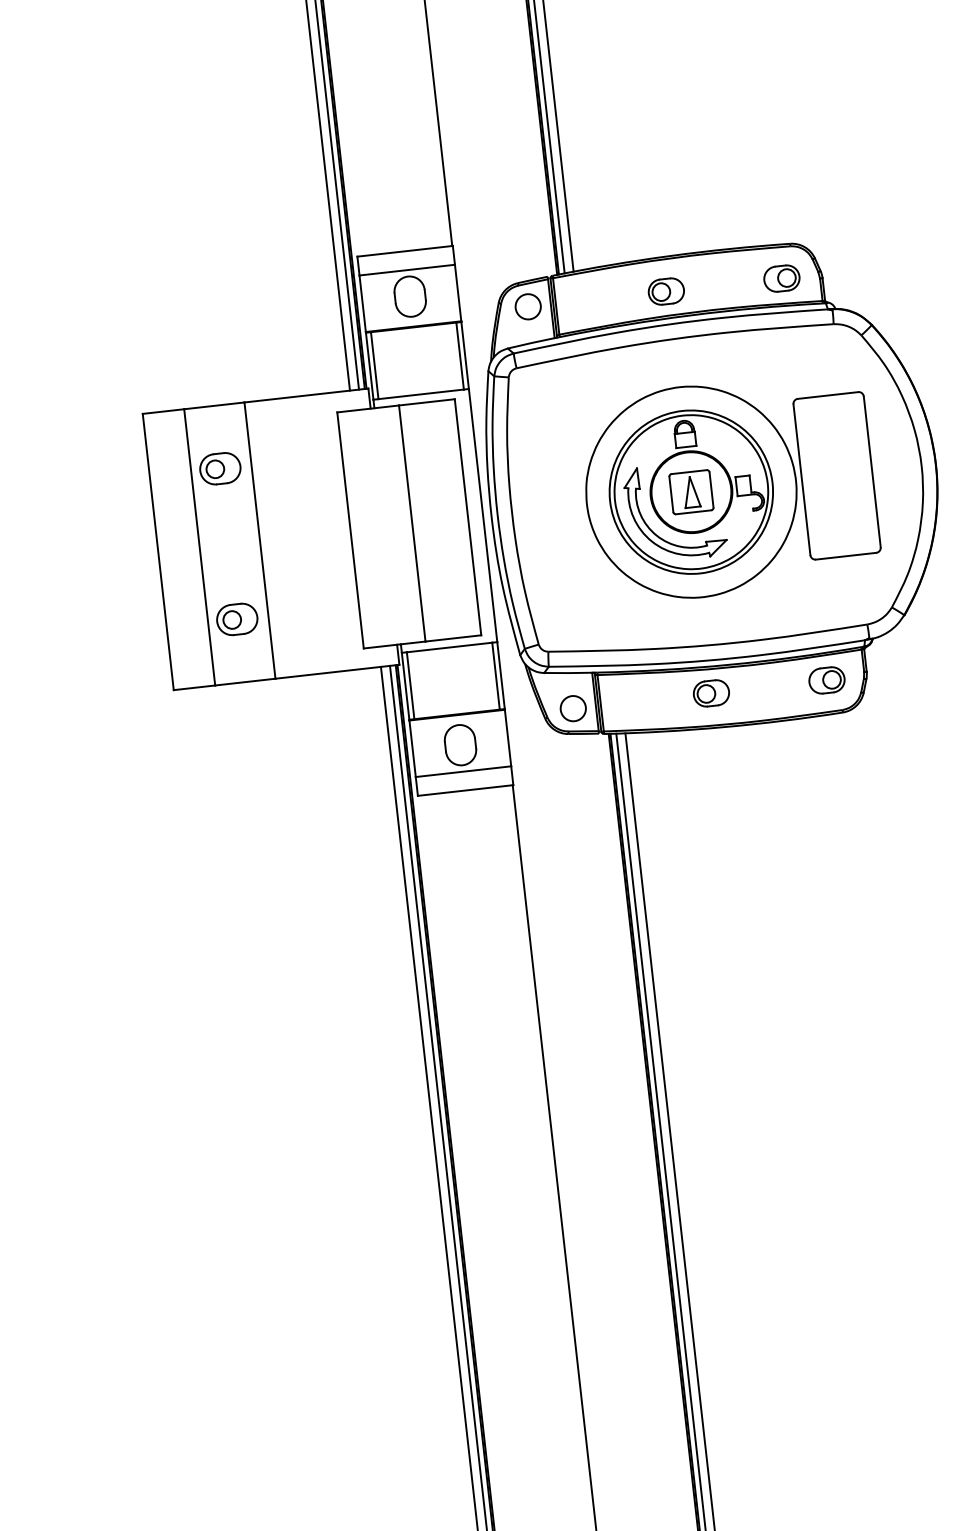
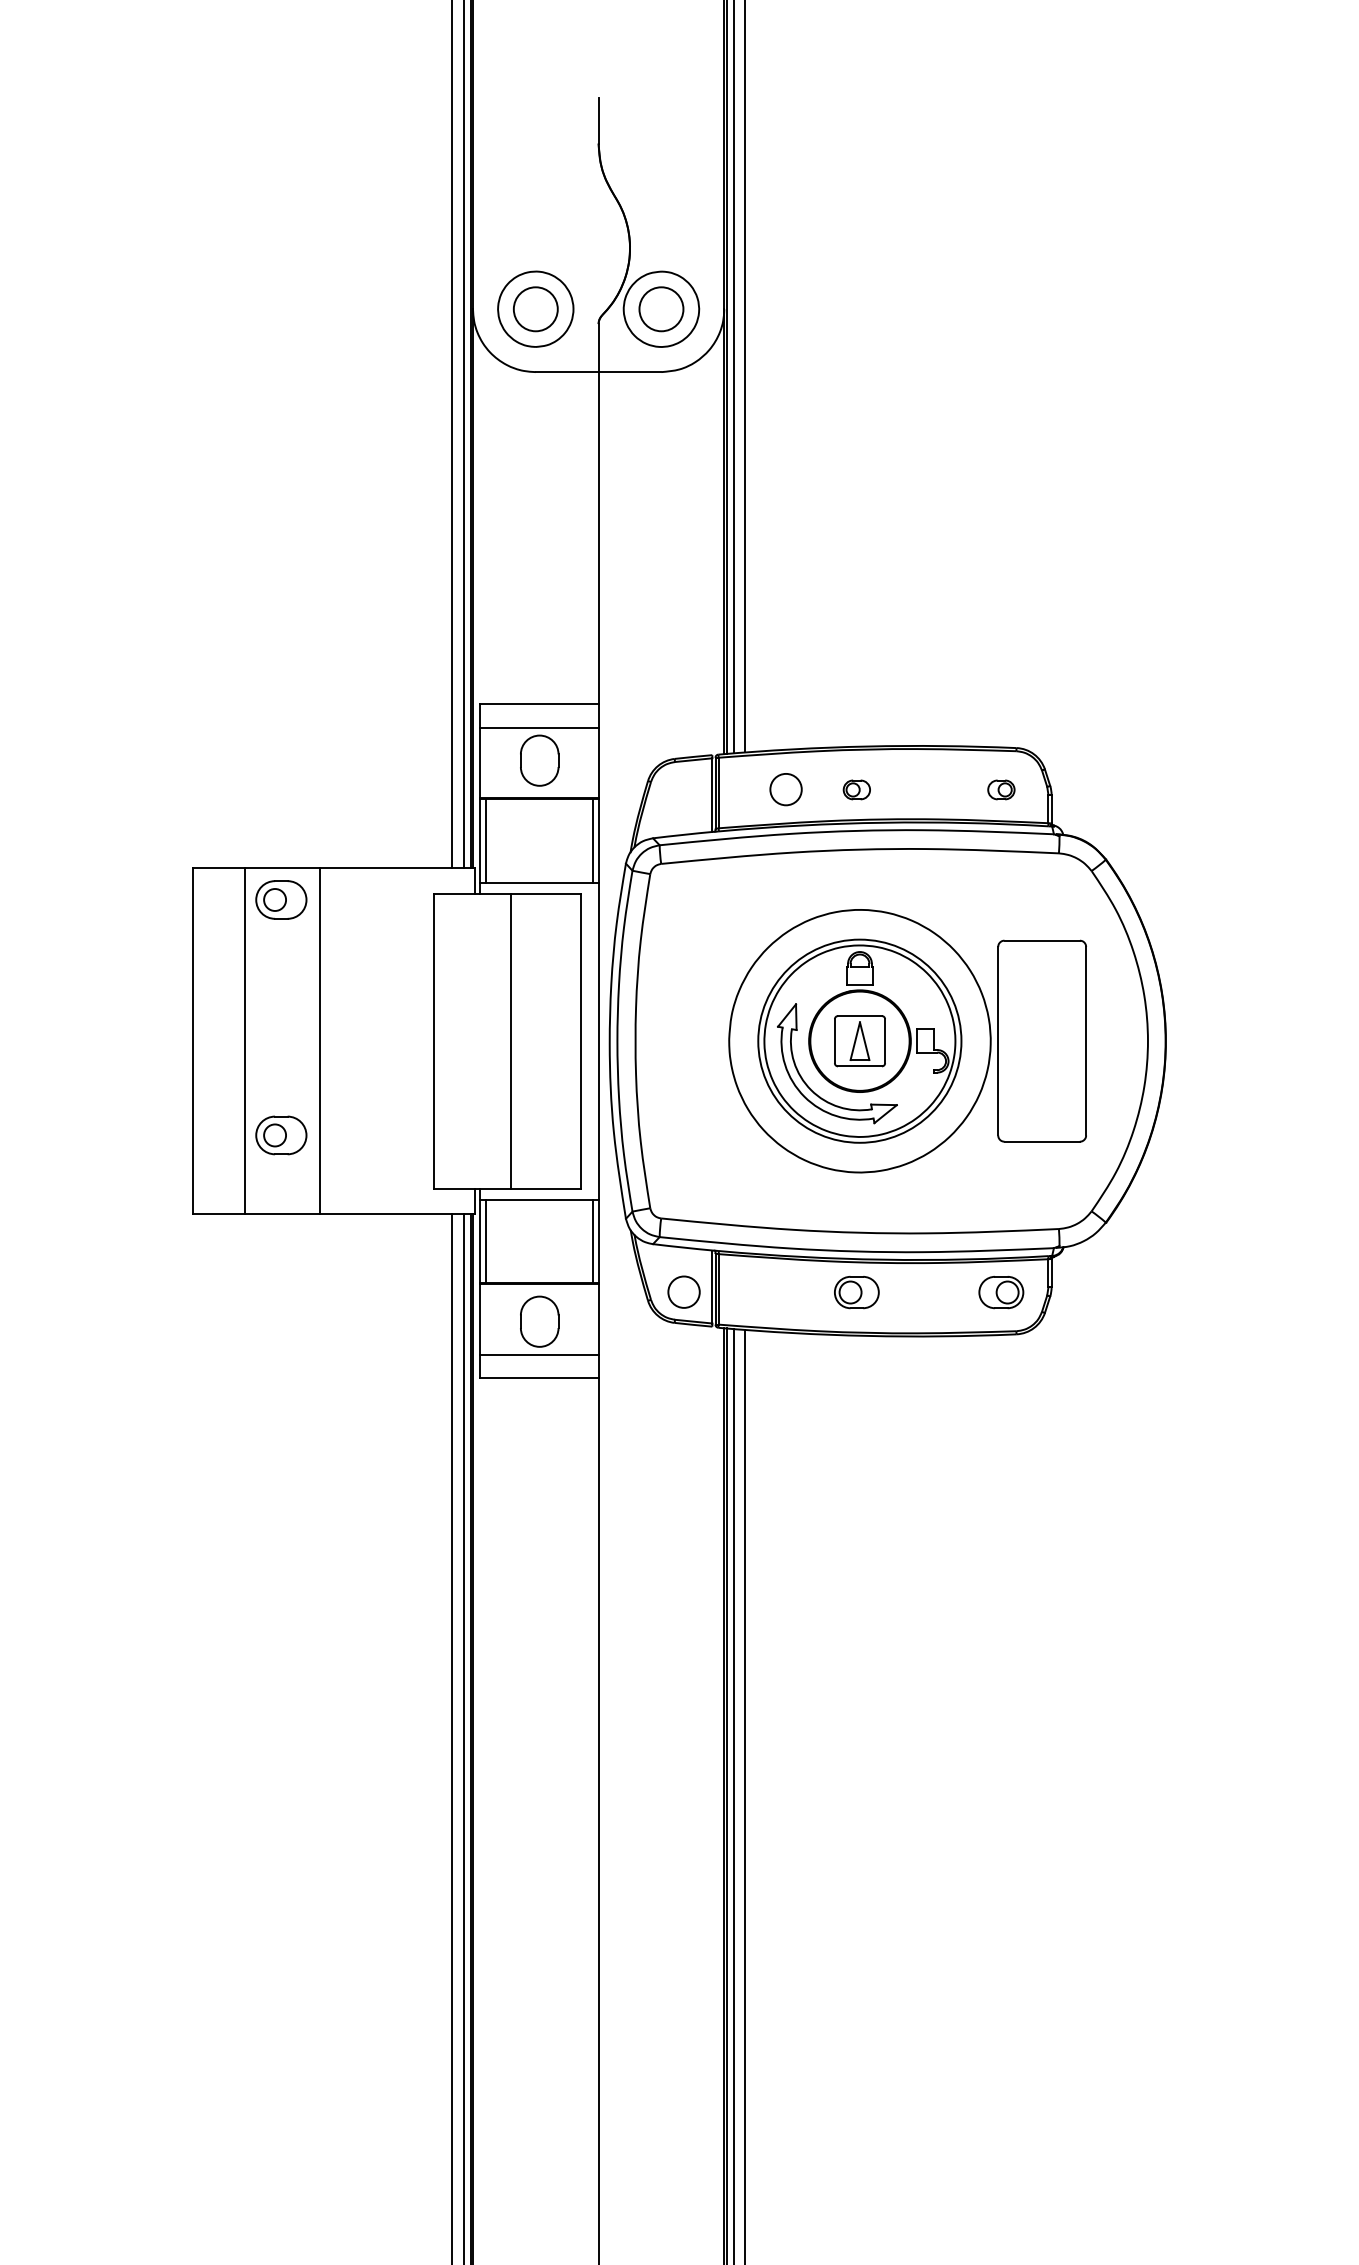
part: (782, 278) -> (1001, 789), size x0.6
part: (666, 291) -> (856, 789), size x0.6
circle: (527, 306) -> (785, 789), moved
part: (220, 468) -> (281, 899), moved

